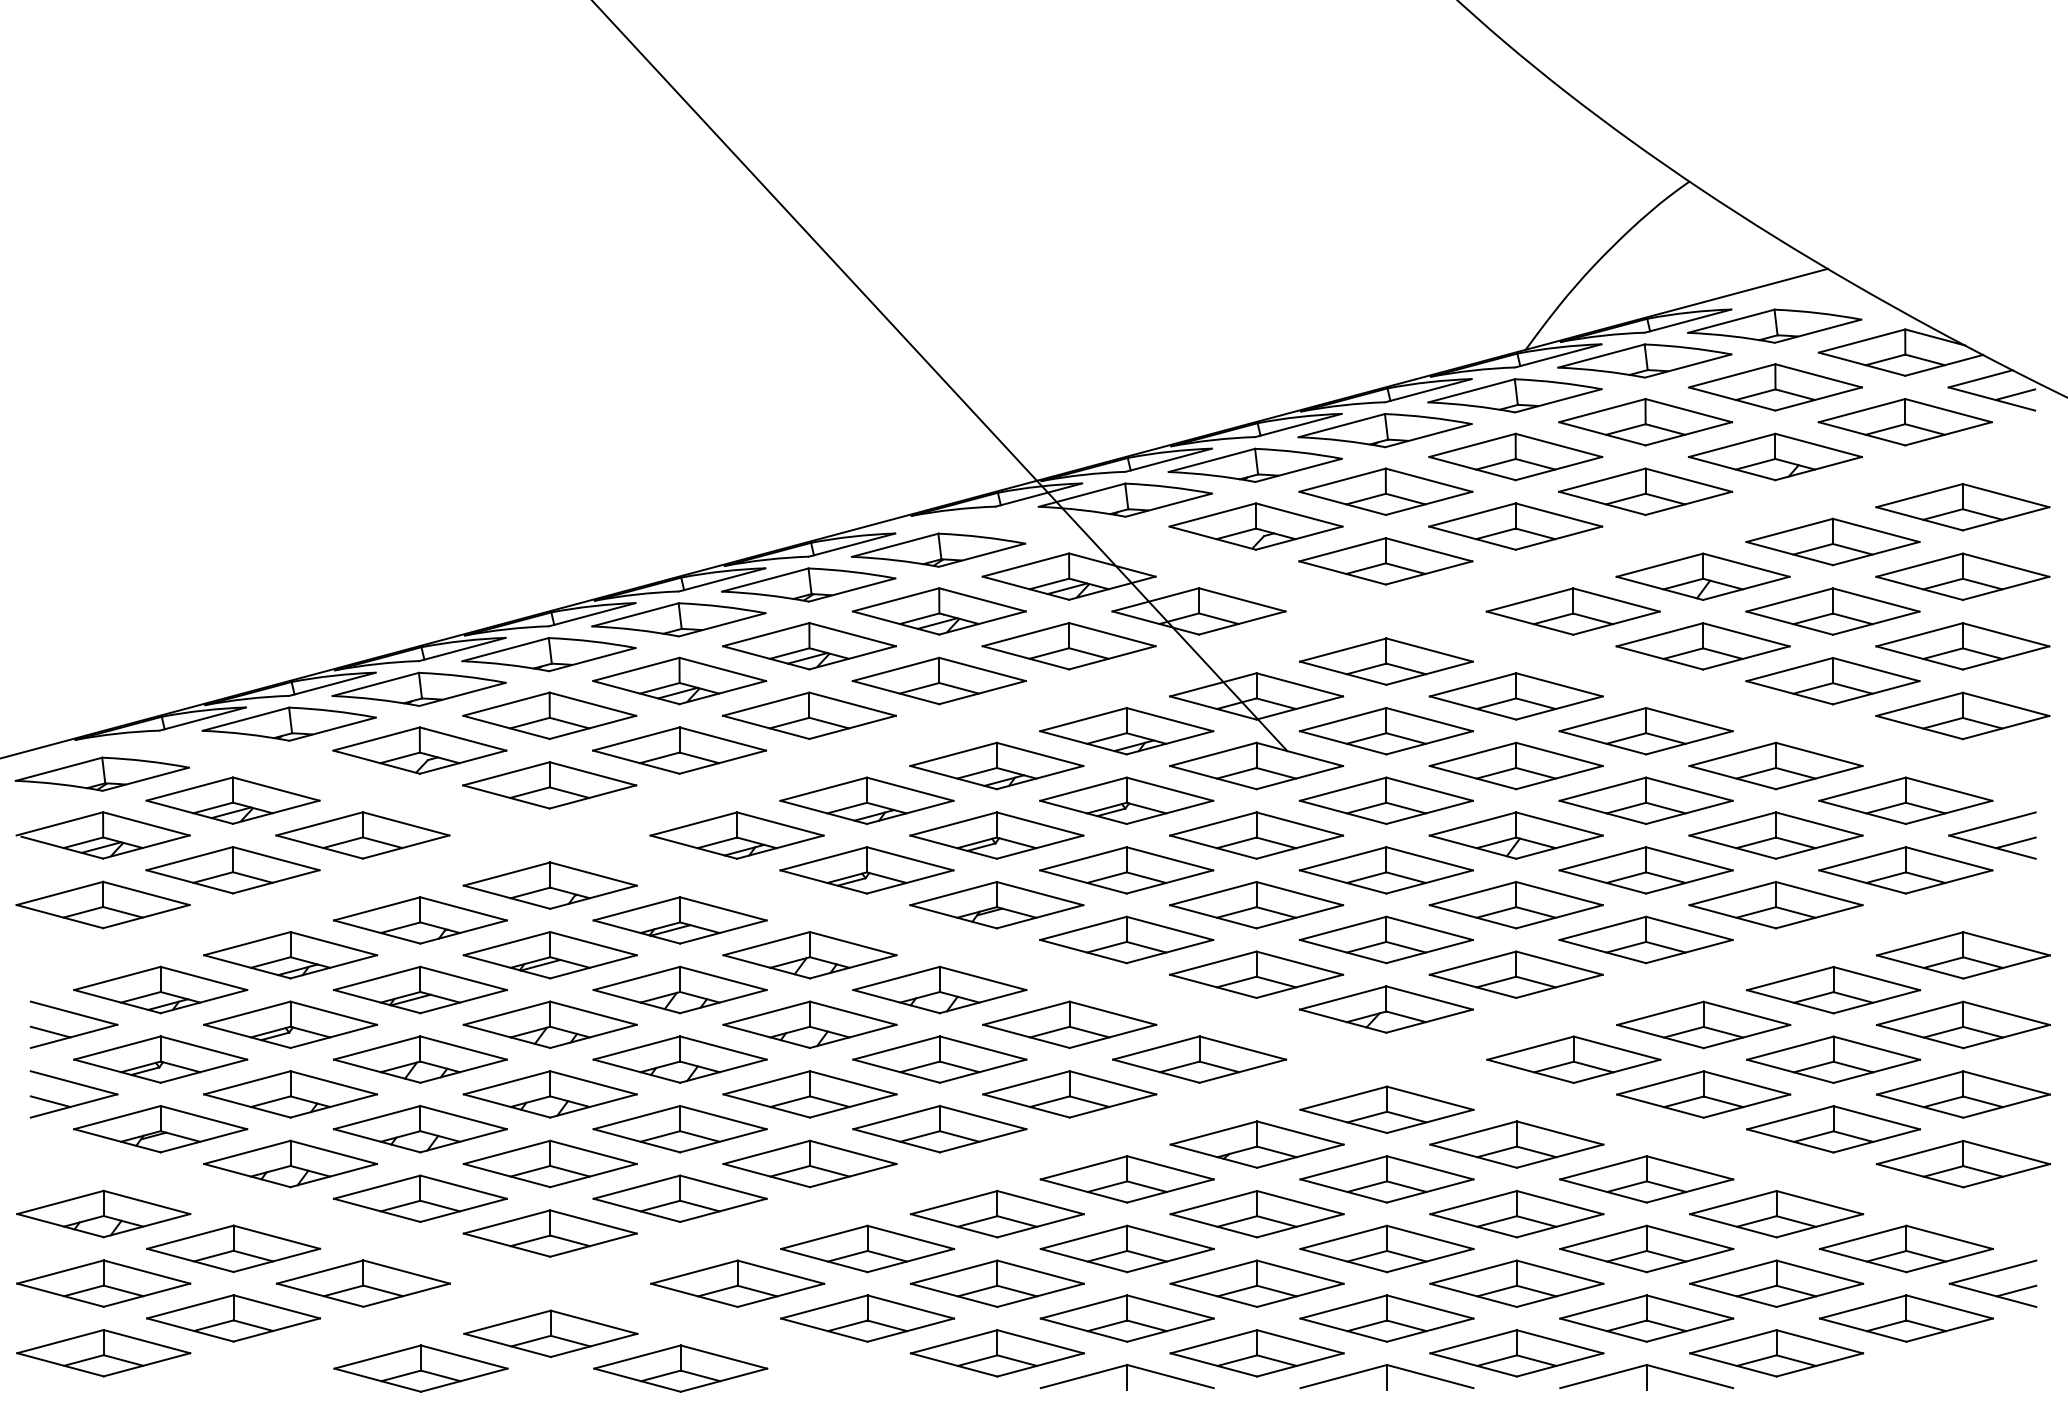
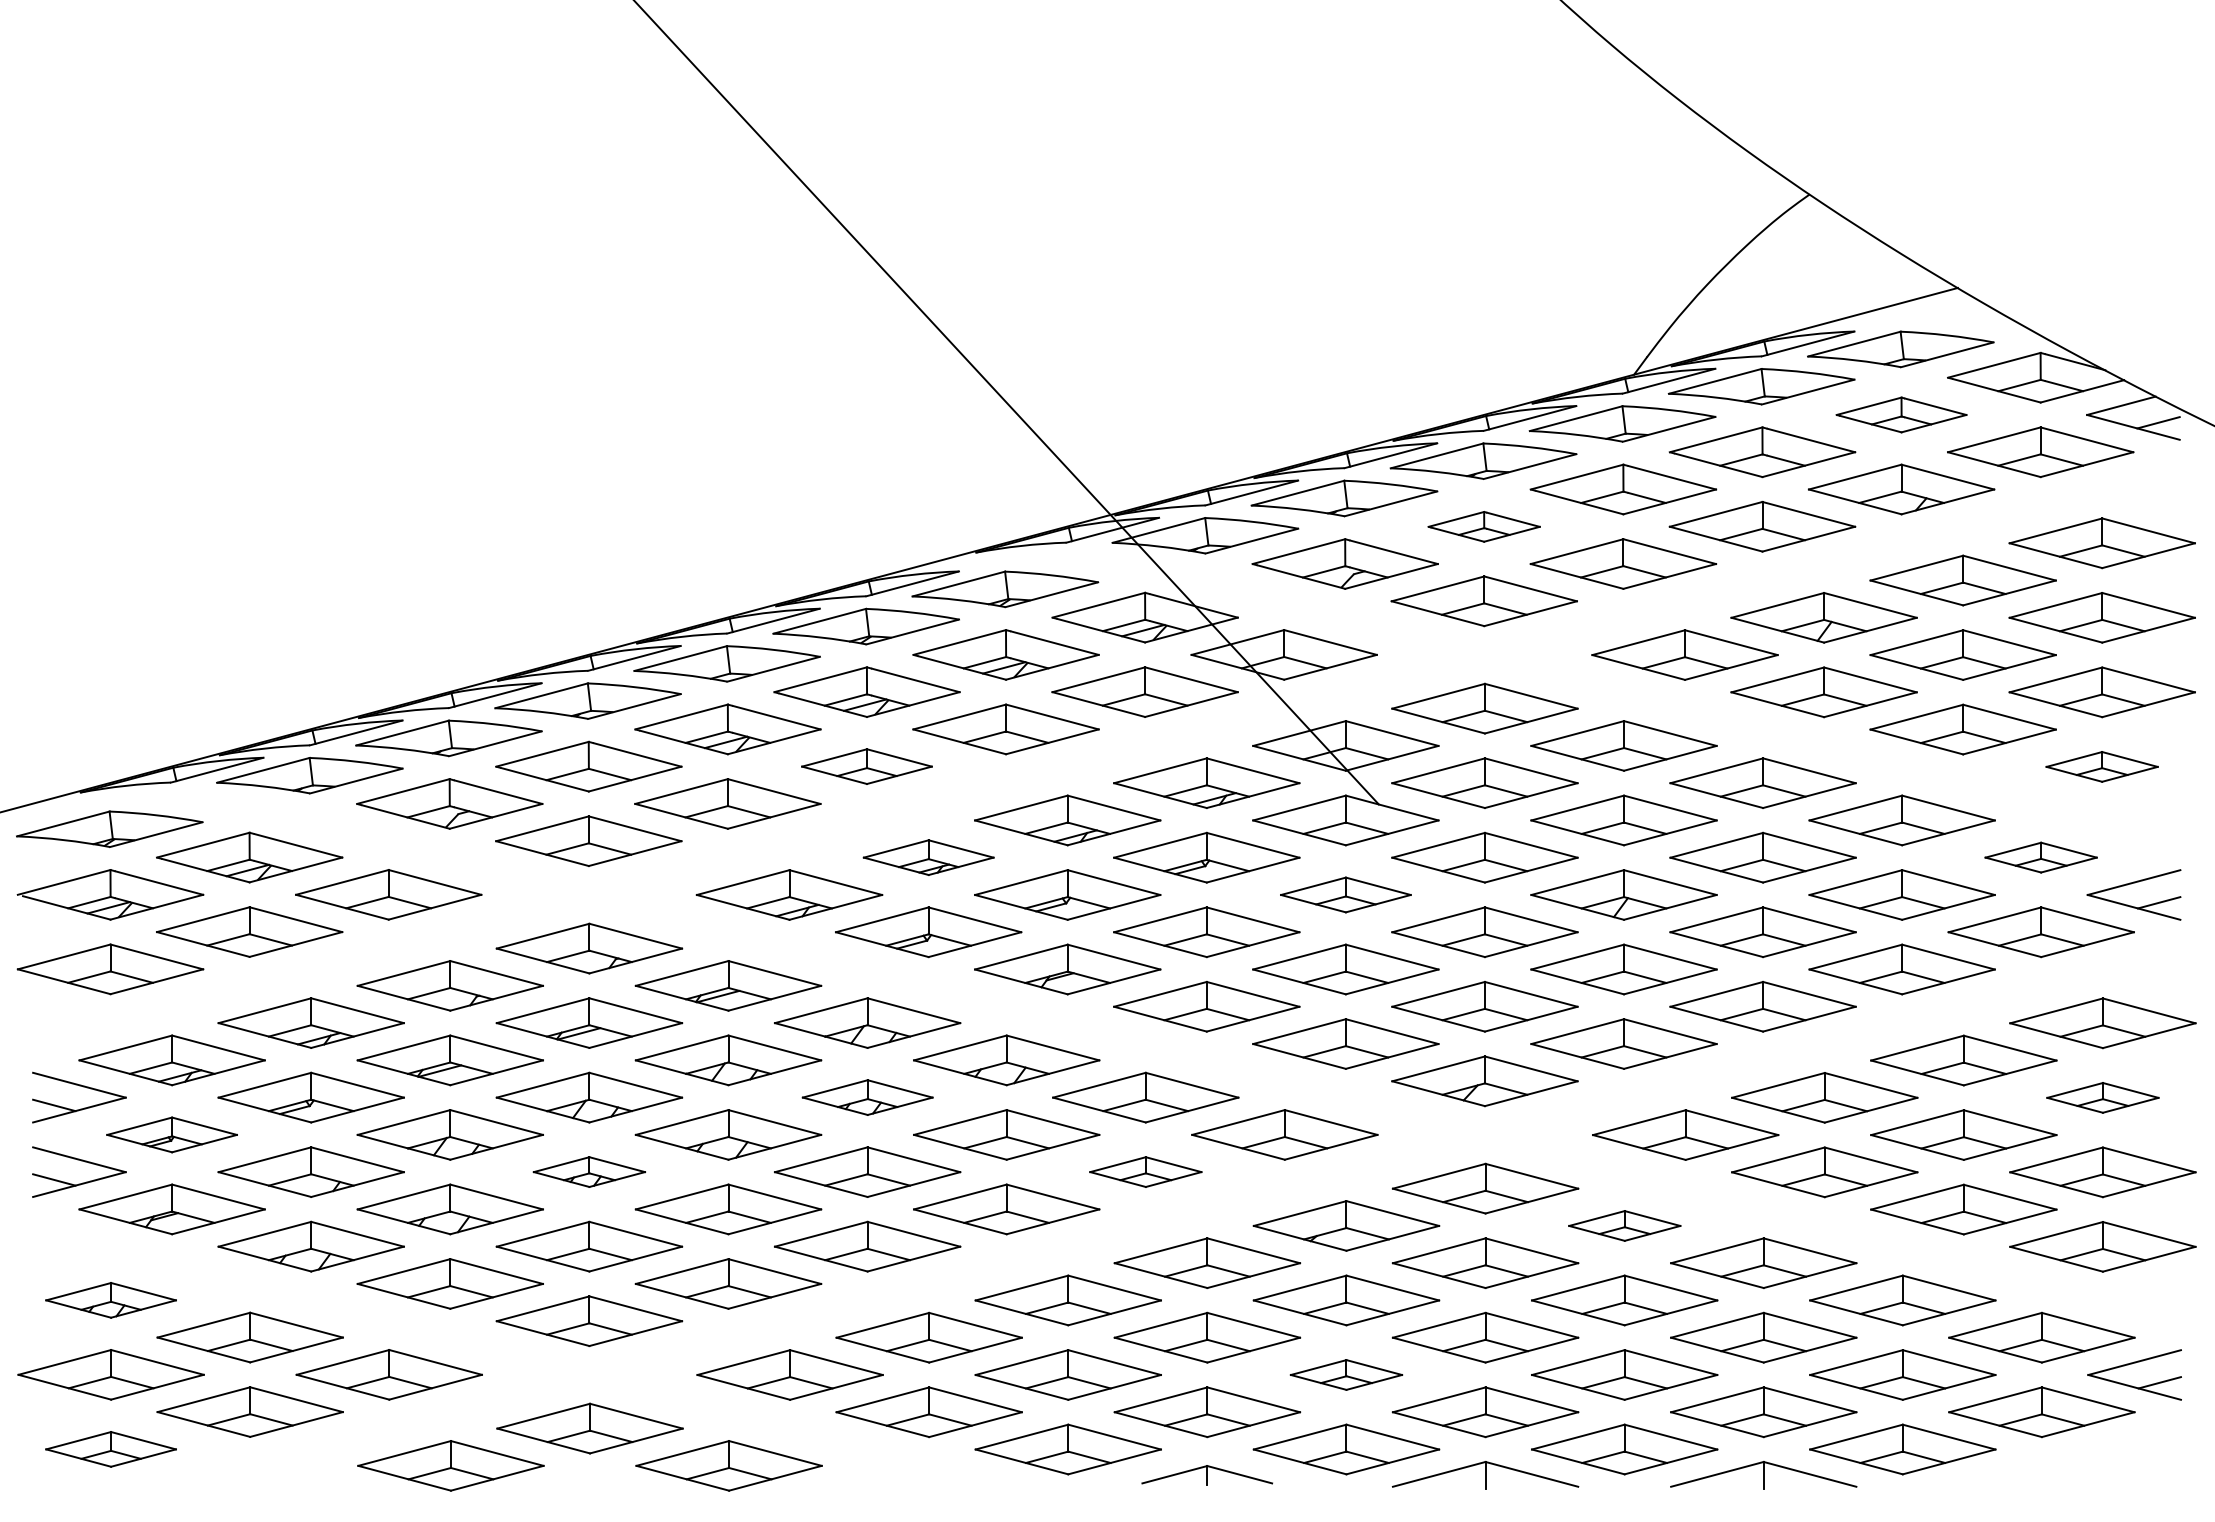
part: (1775, 386) -> (1901, 414), size x0.7
part: (1385, 491) -> (1483, 526), size x0.6
part: (808, 715) -> (866, 766), size x0.7
part: (1962, 715) -> (2101, 766), size x0.6
part: (866, 800) -> (928, 857), size x0.7
part: (1905, 800) -> (2040, 857), size x0.6
part: (1256, 835) -> (1345, 894), size x0.7
part: (809, 1024) -> (867, 1097), size x0.7
part: (1963, 1024) -> (2102, 1097), size x0.6
part: (160, 1059) -> (171, 1134), size x0.7
part: (550, 1093) -> (589, 1171), size x0.6
part: (1069, 1093) -> (1145, 1171), size x0.6
part: (1516, 1144) -> (1624, 1225), size x0.6
part: (103, 1214) -> (110, 1300), size x0.7
part: (1257, 1283) -> (1346, 1374), size x0.6
part: (103, 1353) -> (110, 1449), size x0.7
part: (1126, 1377) -> (1206, 1475), size x0.7

